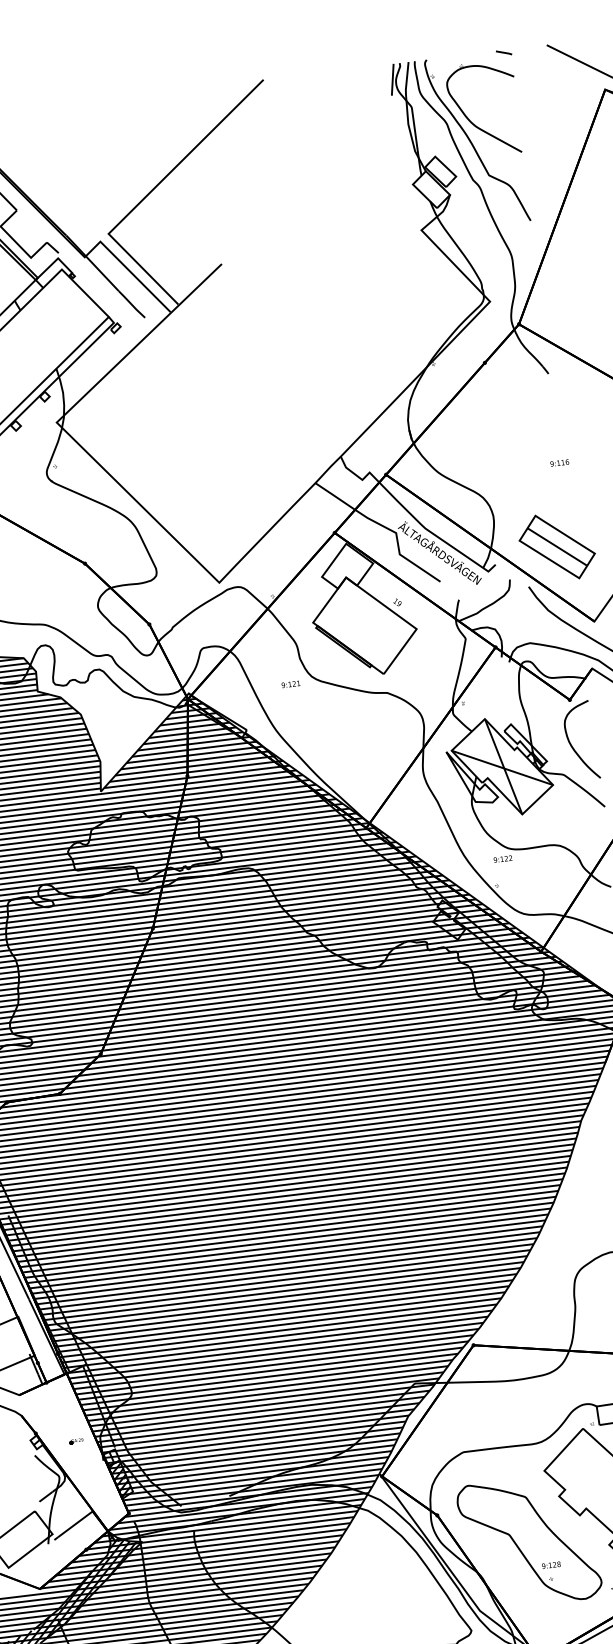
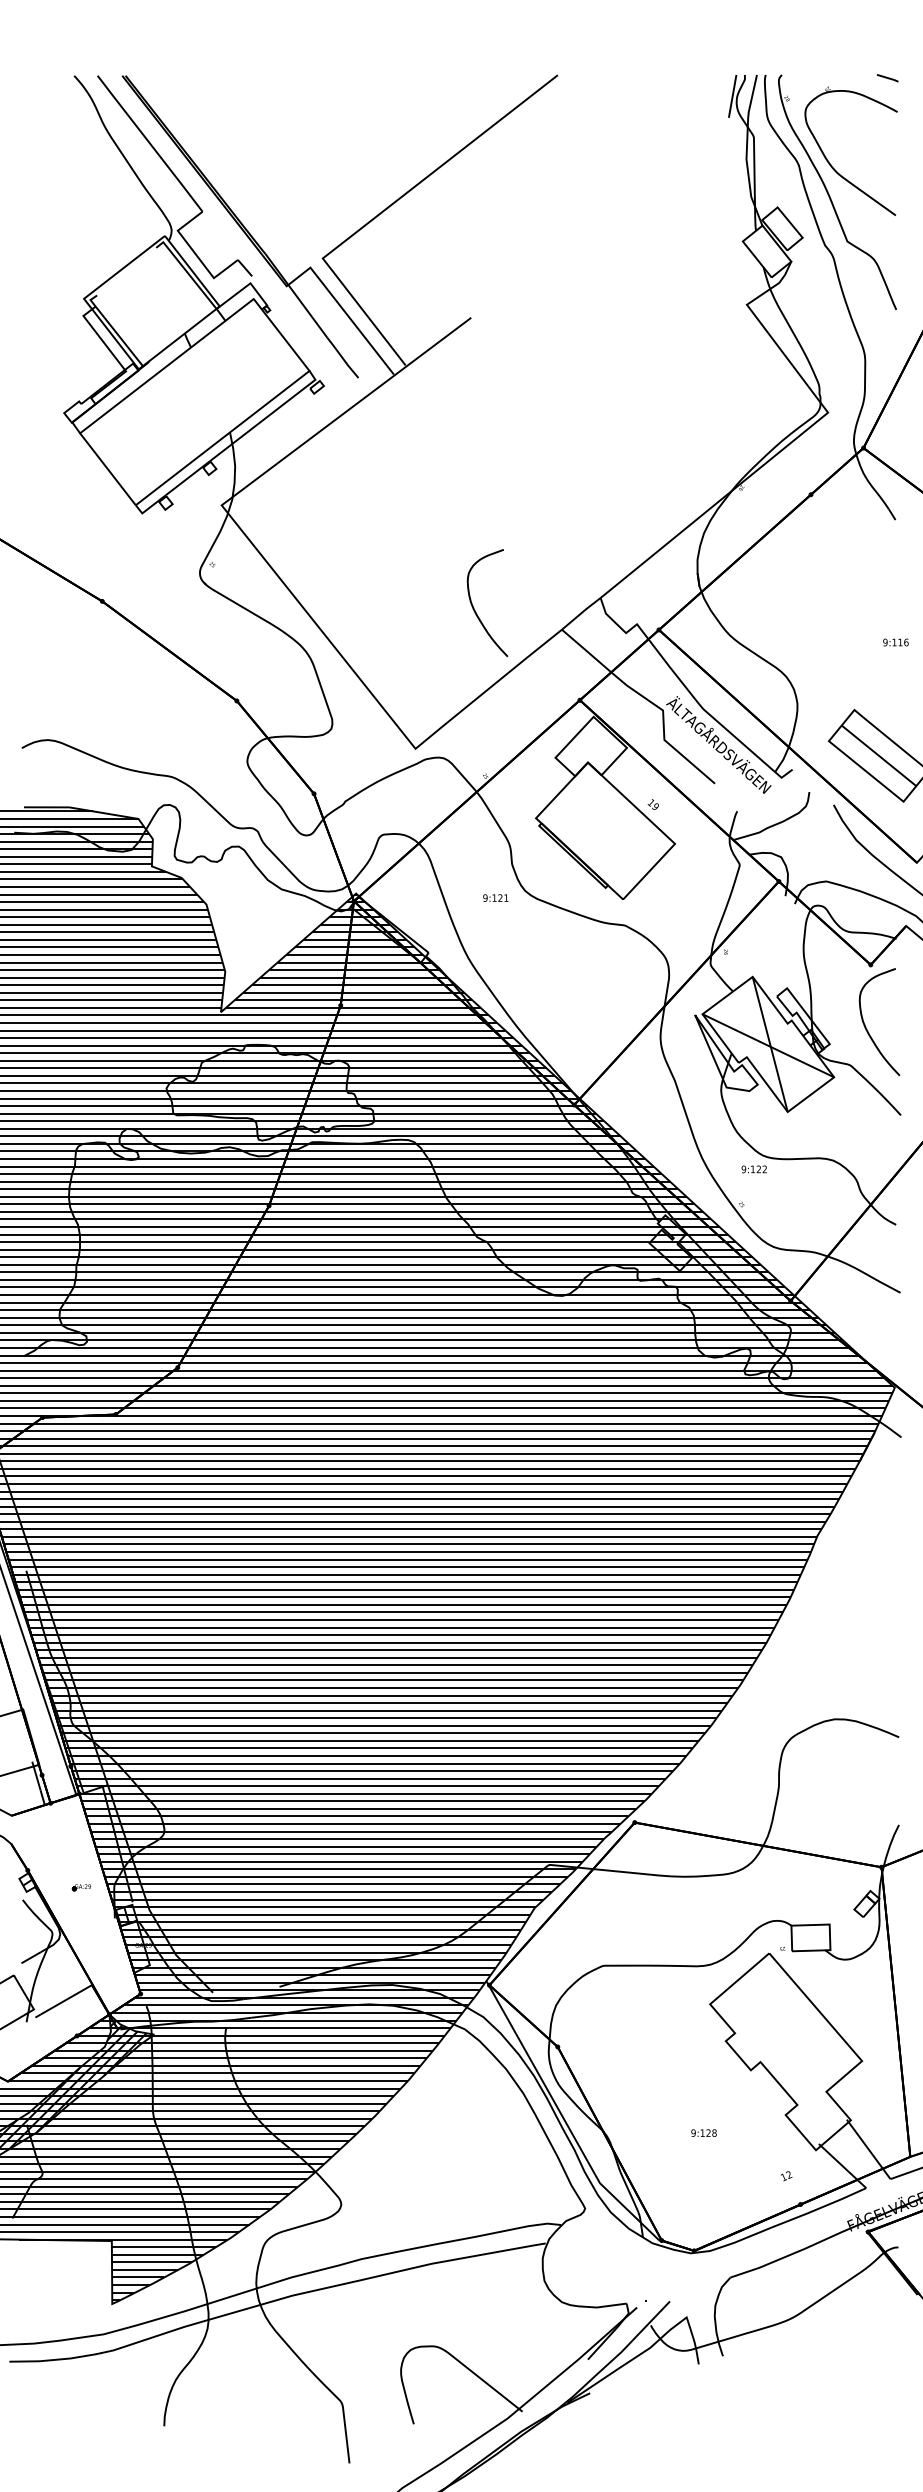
curve: (250, 476) -> (475, 610), added
hatch: (120, 1480) -> (134, 1947), removed
part: (529, 1542) -> (678, 2098), removed

